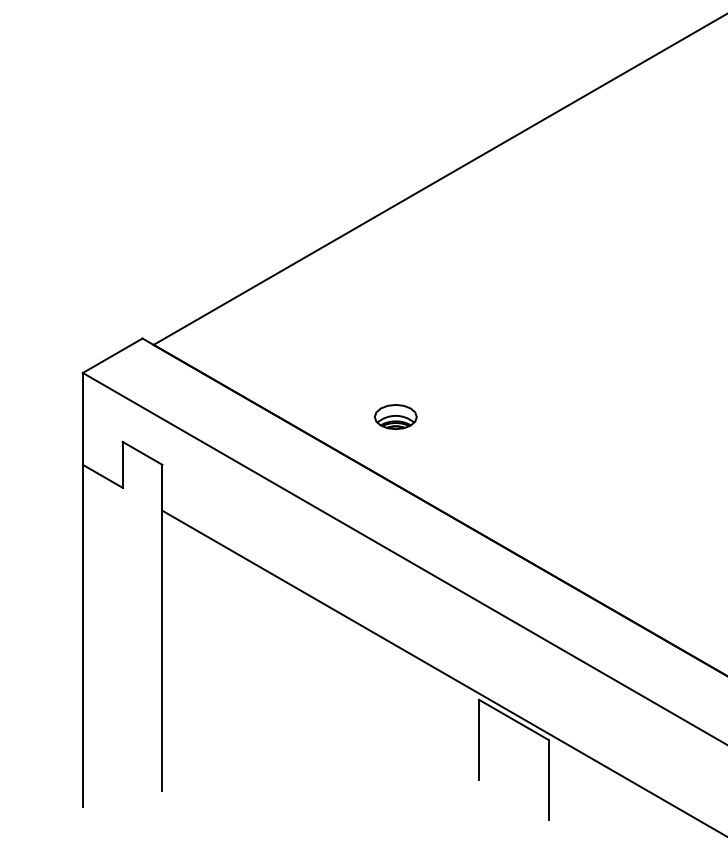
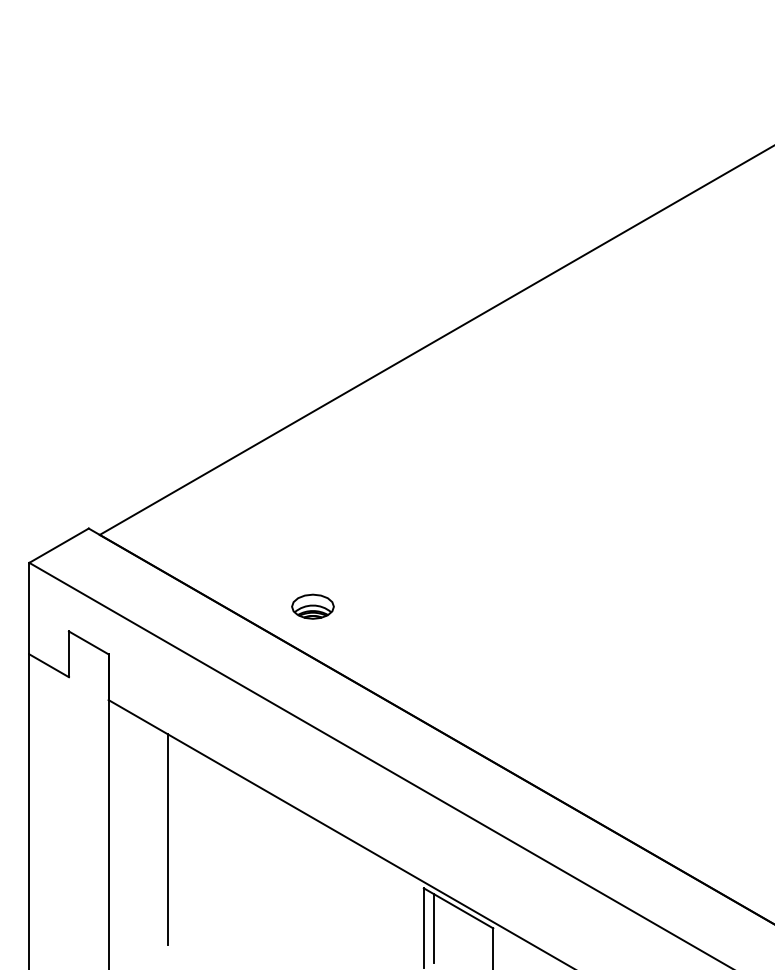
part: (395, 416) -> (312, 606), moved
line: (222, 650) -> (168, 839), added
line: (488, 740) -> (433, 928), added

